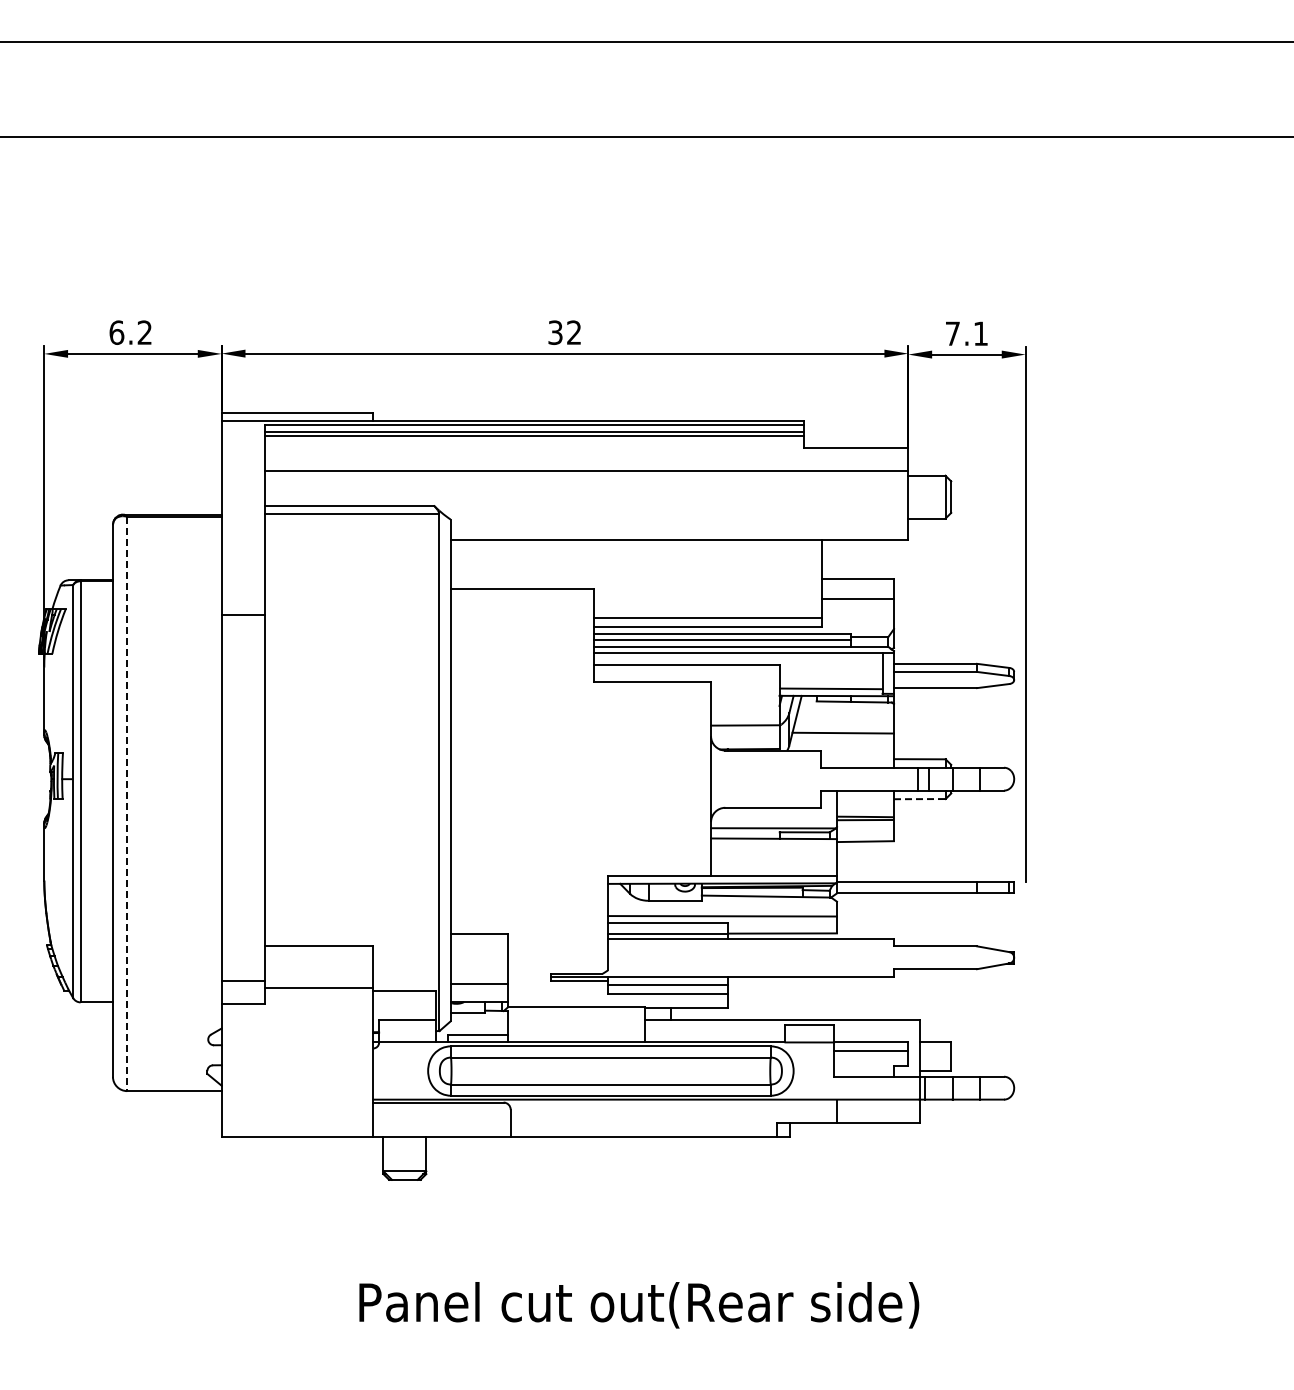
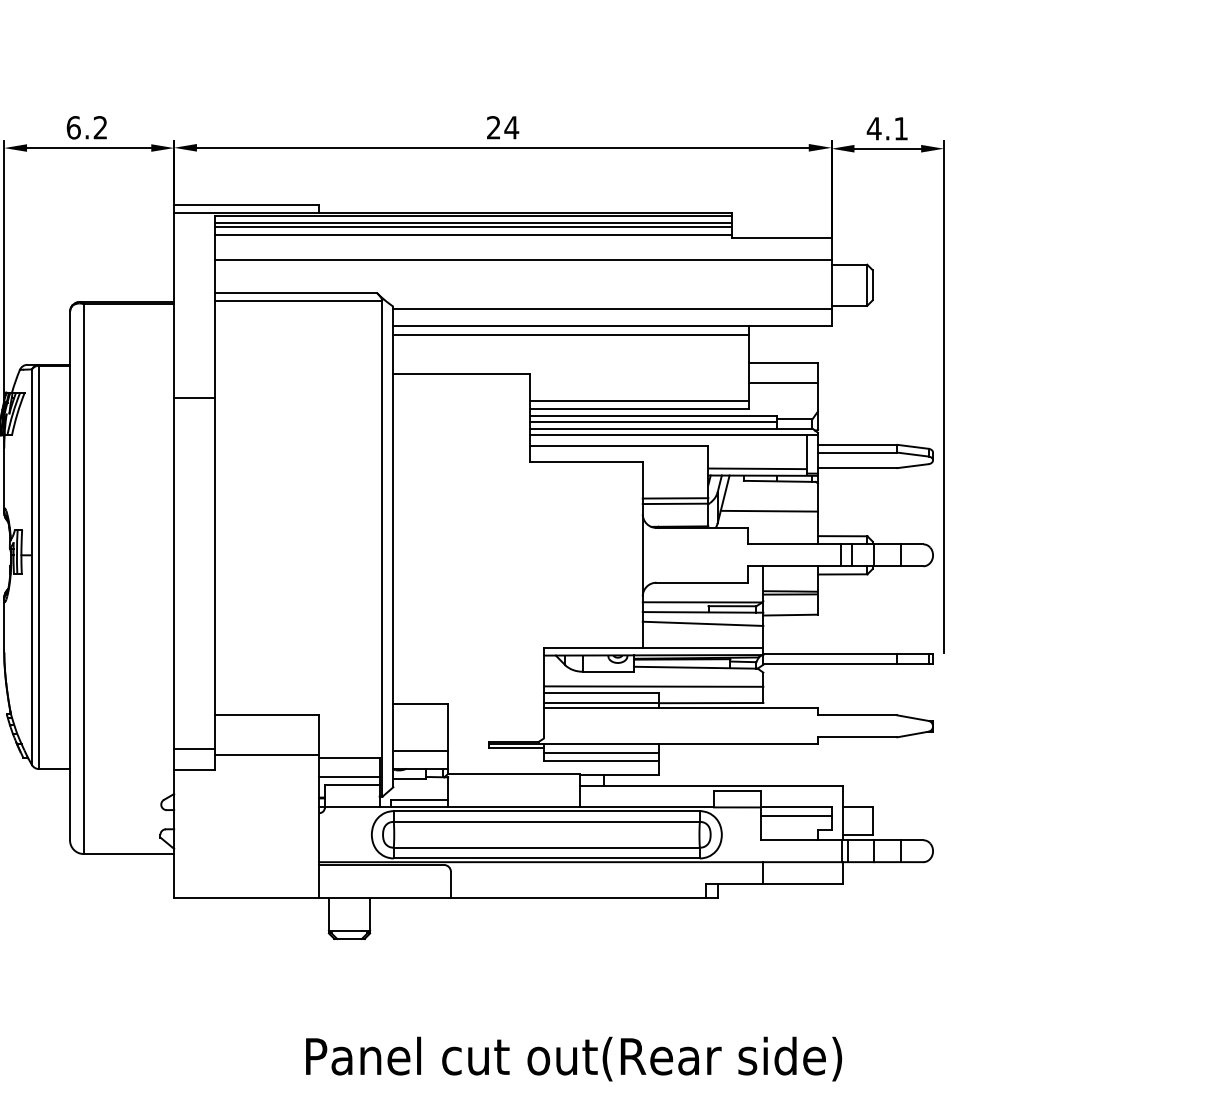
text: (564, 332) -> (502, 127), 32 -> 24
text: (952, 333) -> (873, 128), 7.1 -> 4.1
line: (534, 444) -> (473, 234), added
line: (679, 522) -> (612, 309), added
line: (635, 549) -> (570, 335), added
line: (745, 719) -> (675, 498), added
line: (919, 799) -> (842, 574), dashed -> solid
line: (127, 804) -> (83, 579), dashed -> solid
line: (773, 850) -> (702, 623), added
line: (404, 1010) -> (349, 776), added

